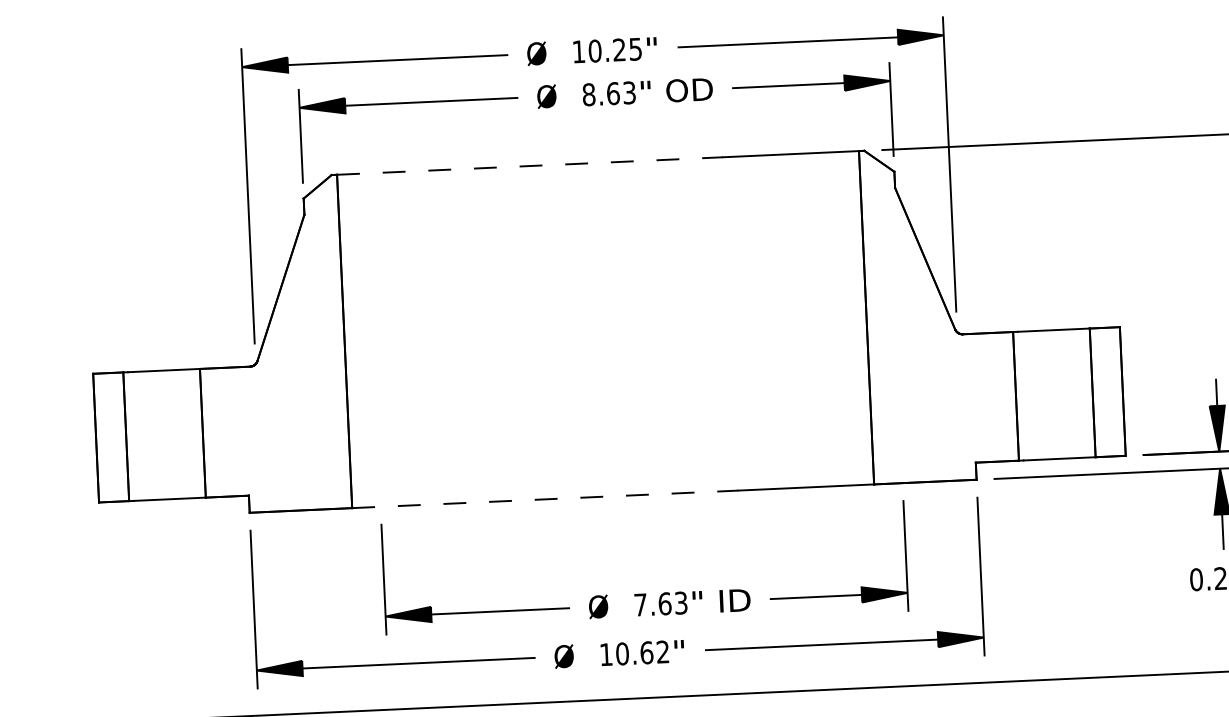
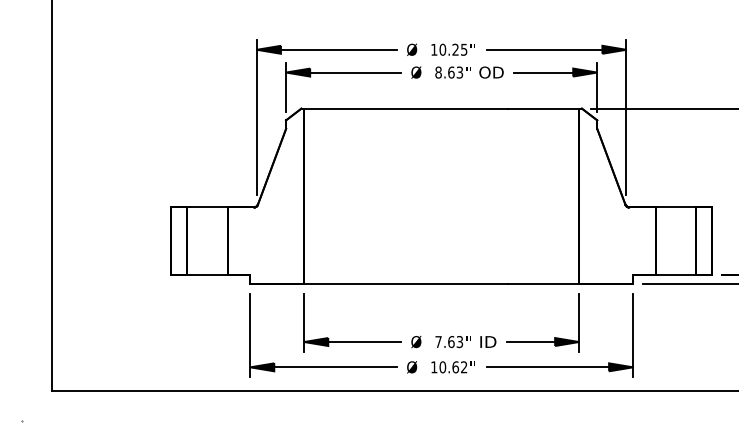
line: (529, 165) -> (405, 108), dashed -> solid
line: (544, 499) -> (405, 284), dashed -> solid
part: (645, 594) -> (441, 336), moved

